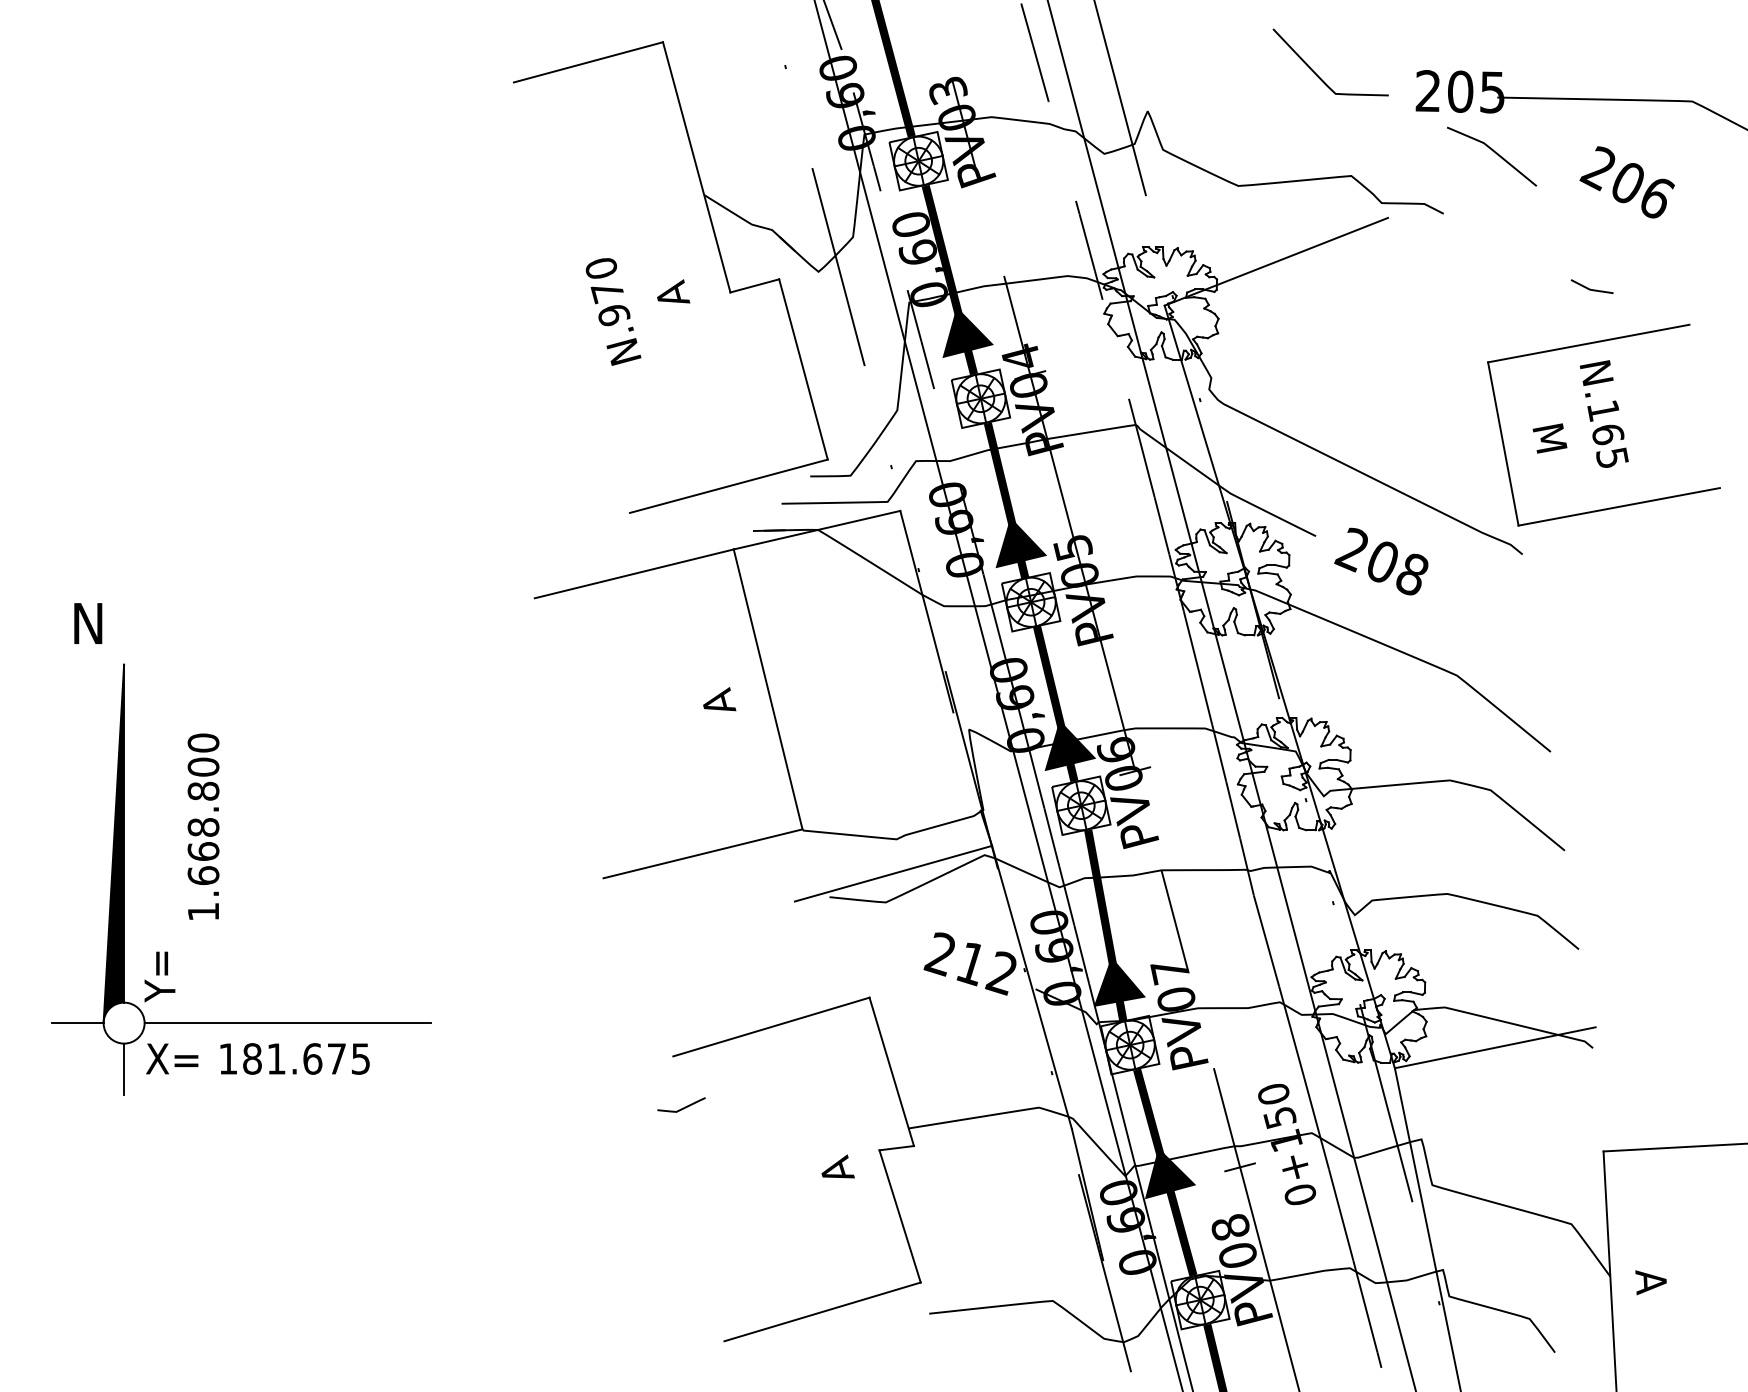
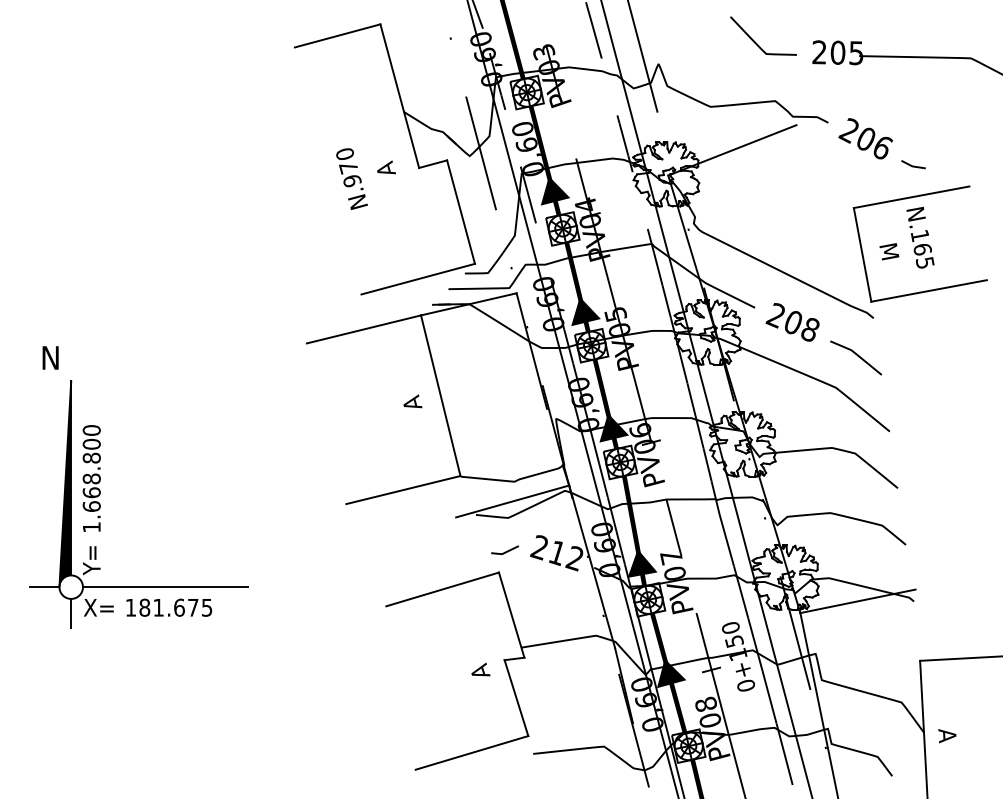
curve: (1494, 153) -> (857, 356), moved
text: (1626, 181) -> (865, 138), moved
text: (203, 826) -> (91, 478), moved
curve: (682, 1107) -> (505, 551), moved

